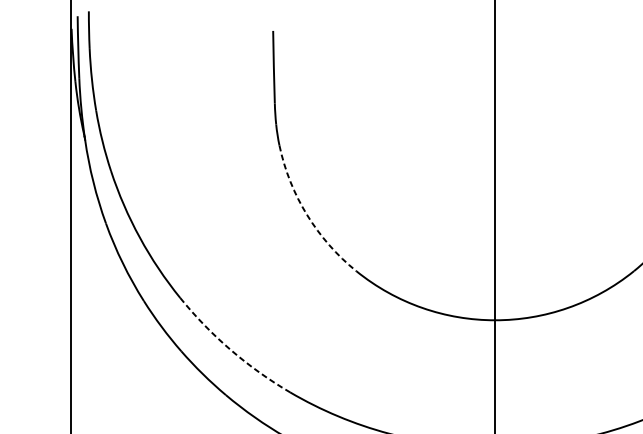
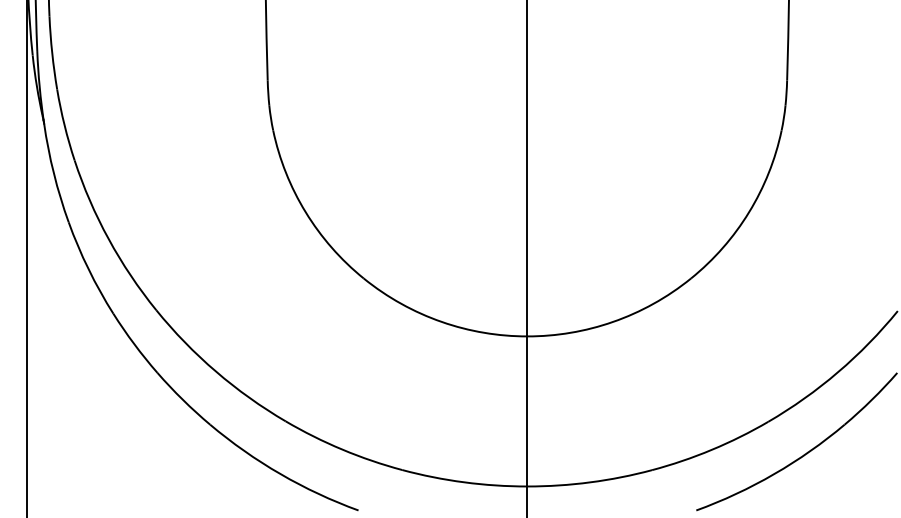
arc: (306, 215) -> (305, 212), dashed -> solid
arc: (231, 350) -> (216, 371), dashed -> solid

